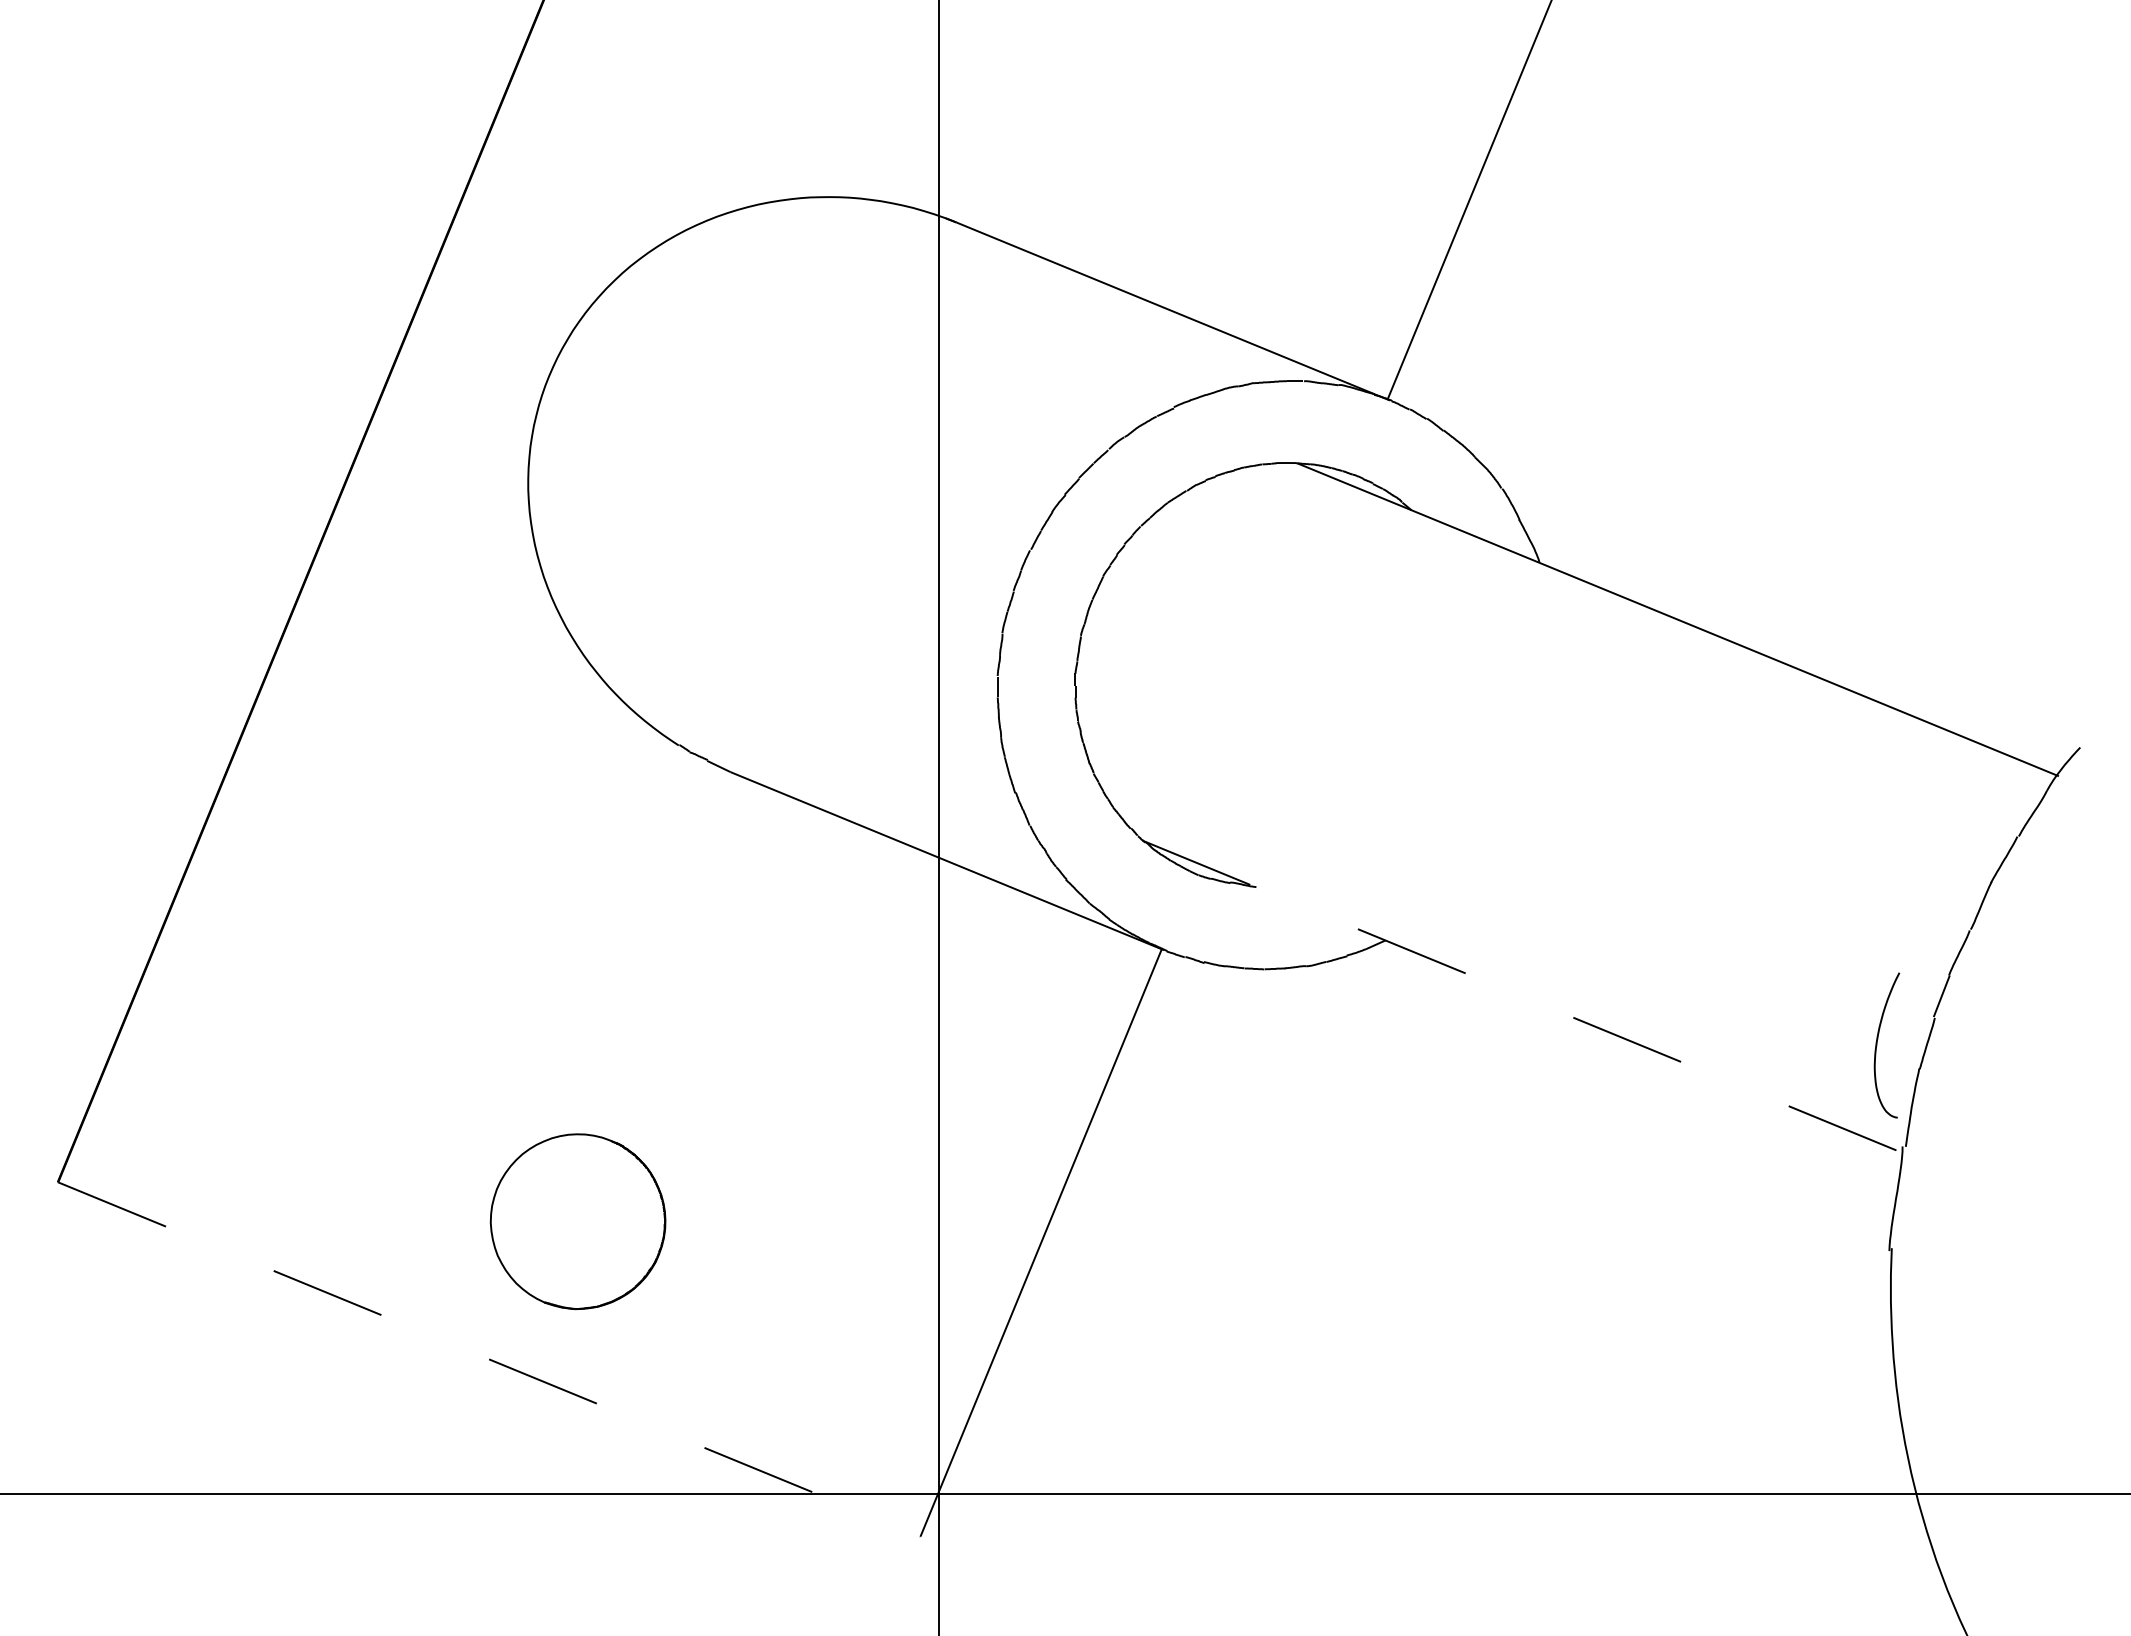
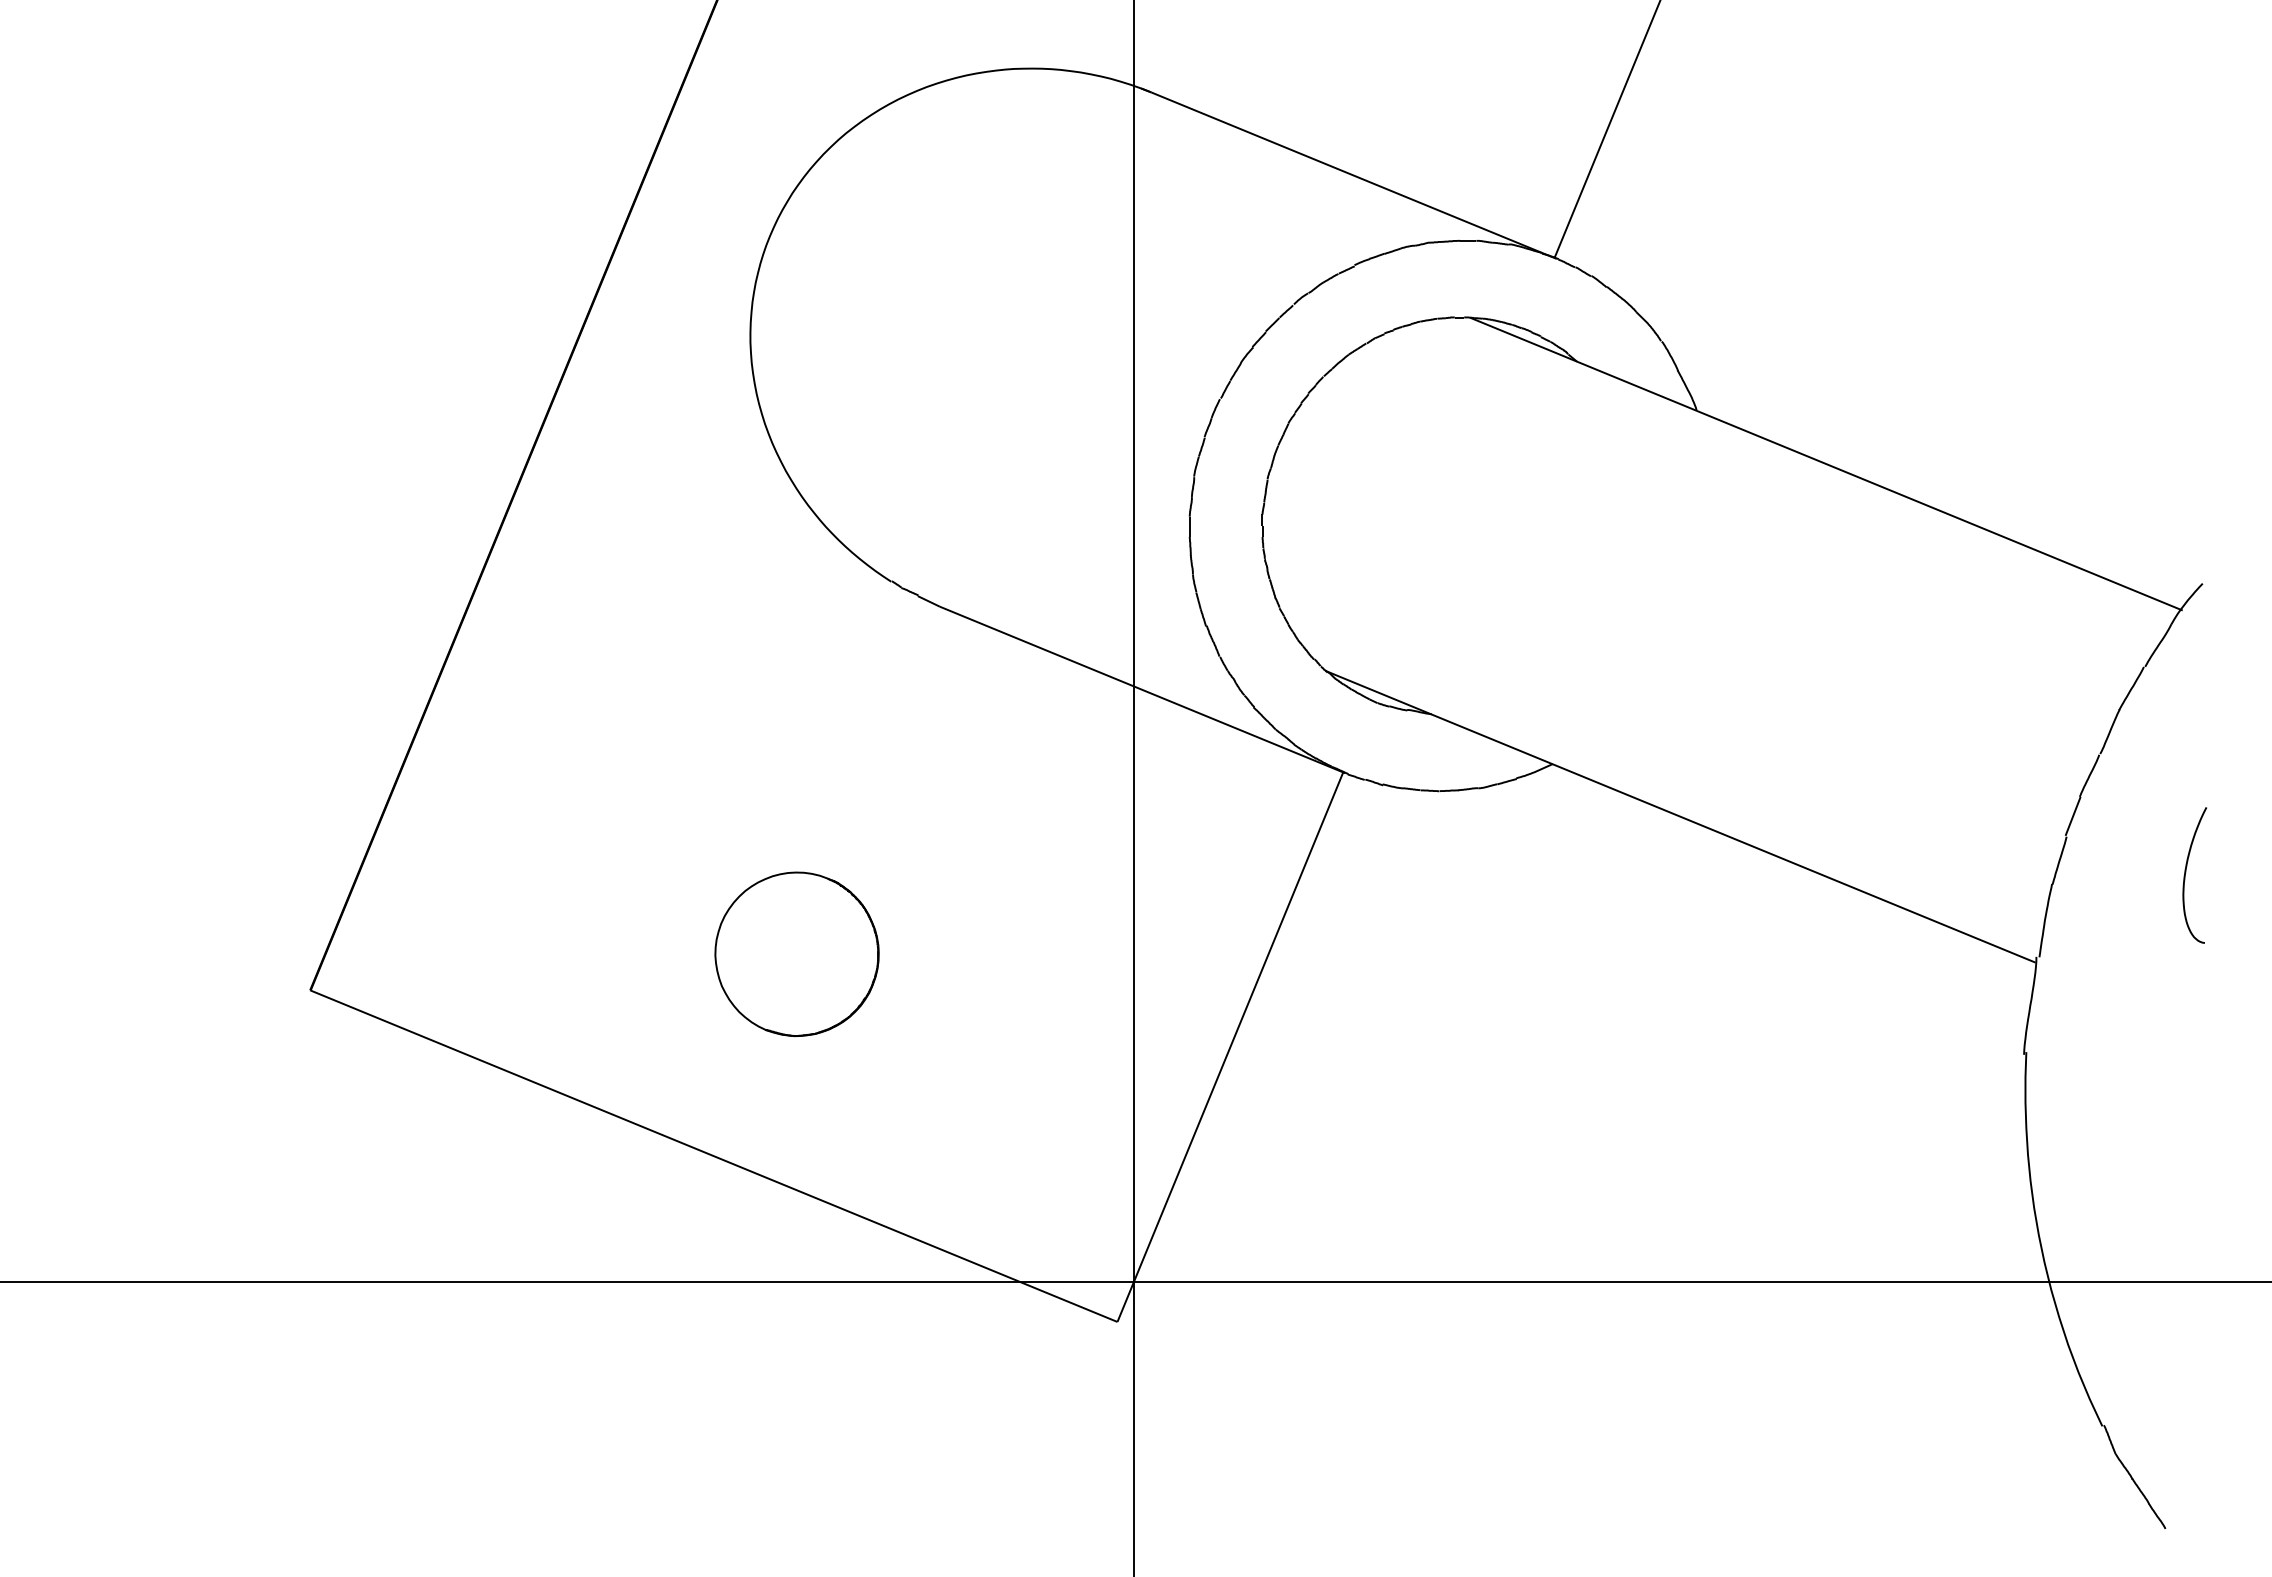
line: (1522, 996) -> (1680, 816), dashed -> solid
curve: (1878, 1042) -> (2186, 872), moved
part: (577, 1221) -> (796, 954), moved
line: (489, 1359) -> (714, 1156), dashed -> solid

